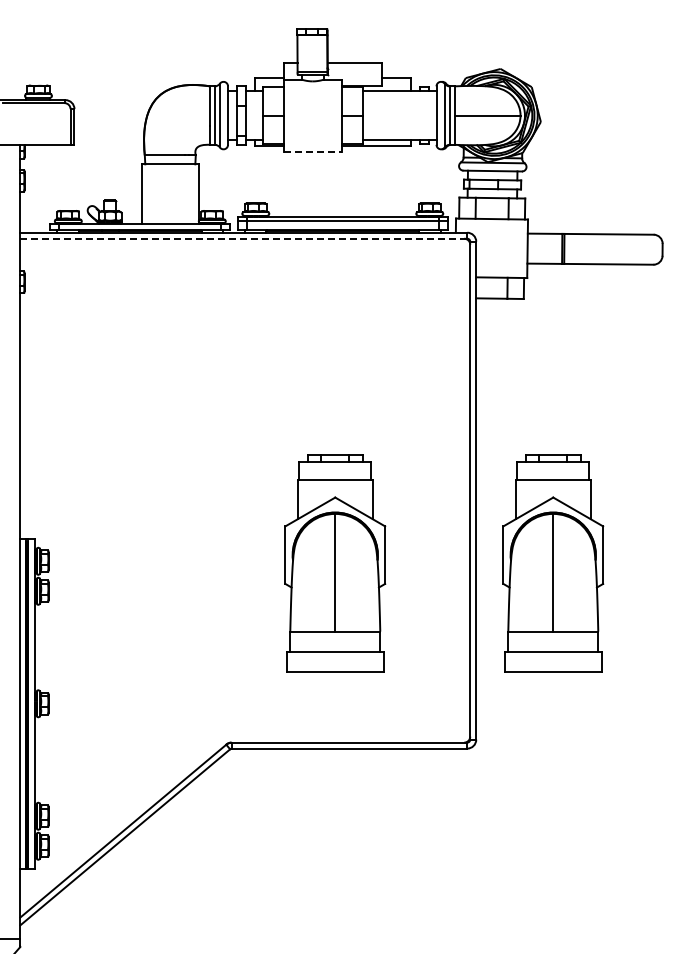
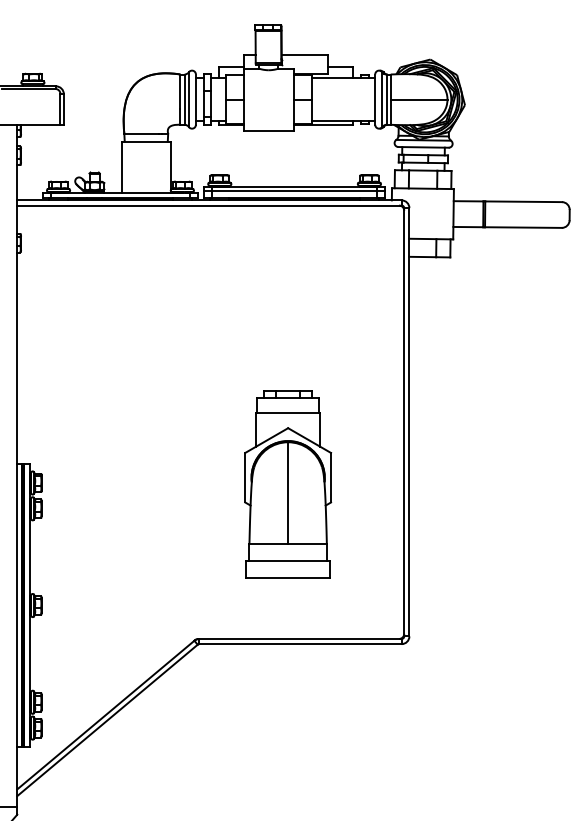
line: (313, 151) -> (269, 130), dashed -> solid
line: (243, 238) -> (209, 205), dashed -> solid
part: (553, 563) -> (475, 484), removed

